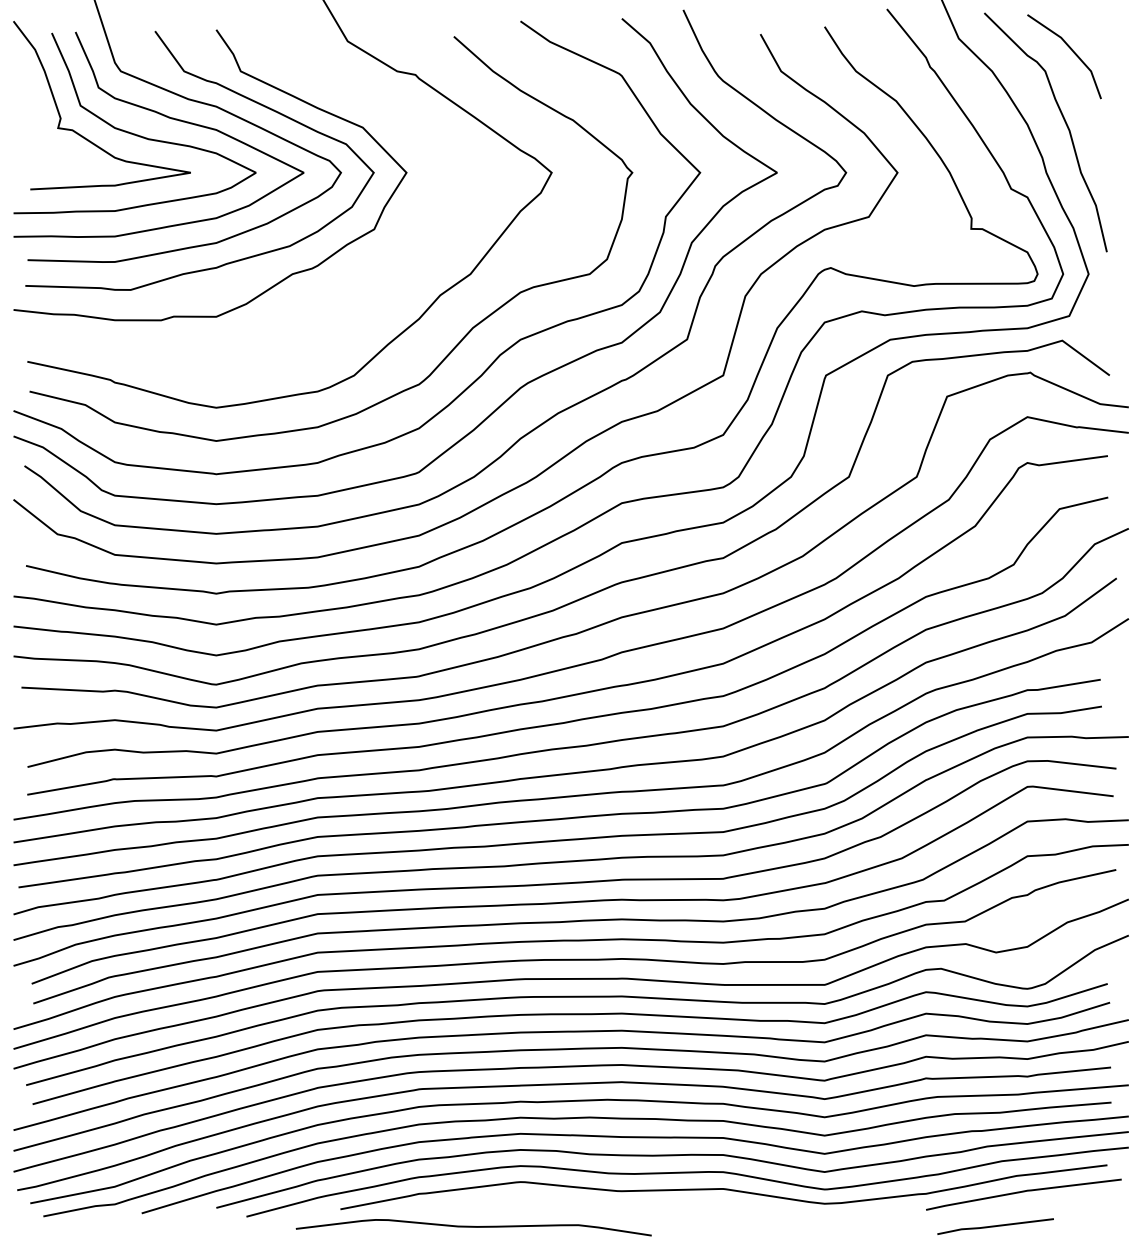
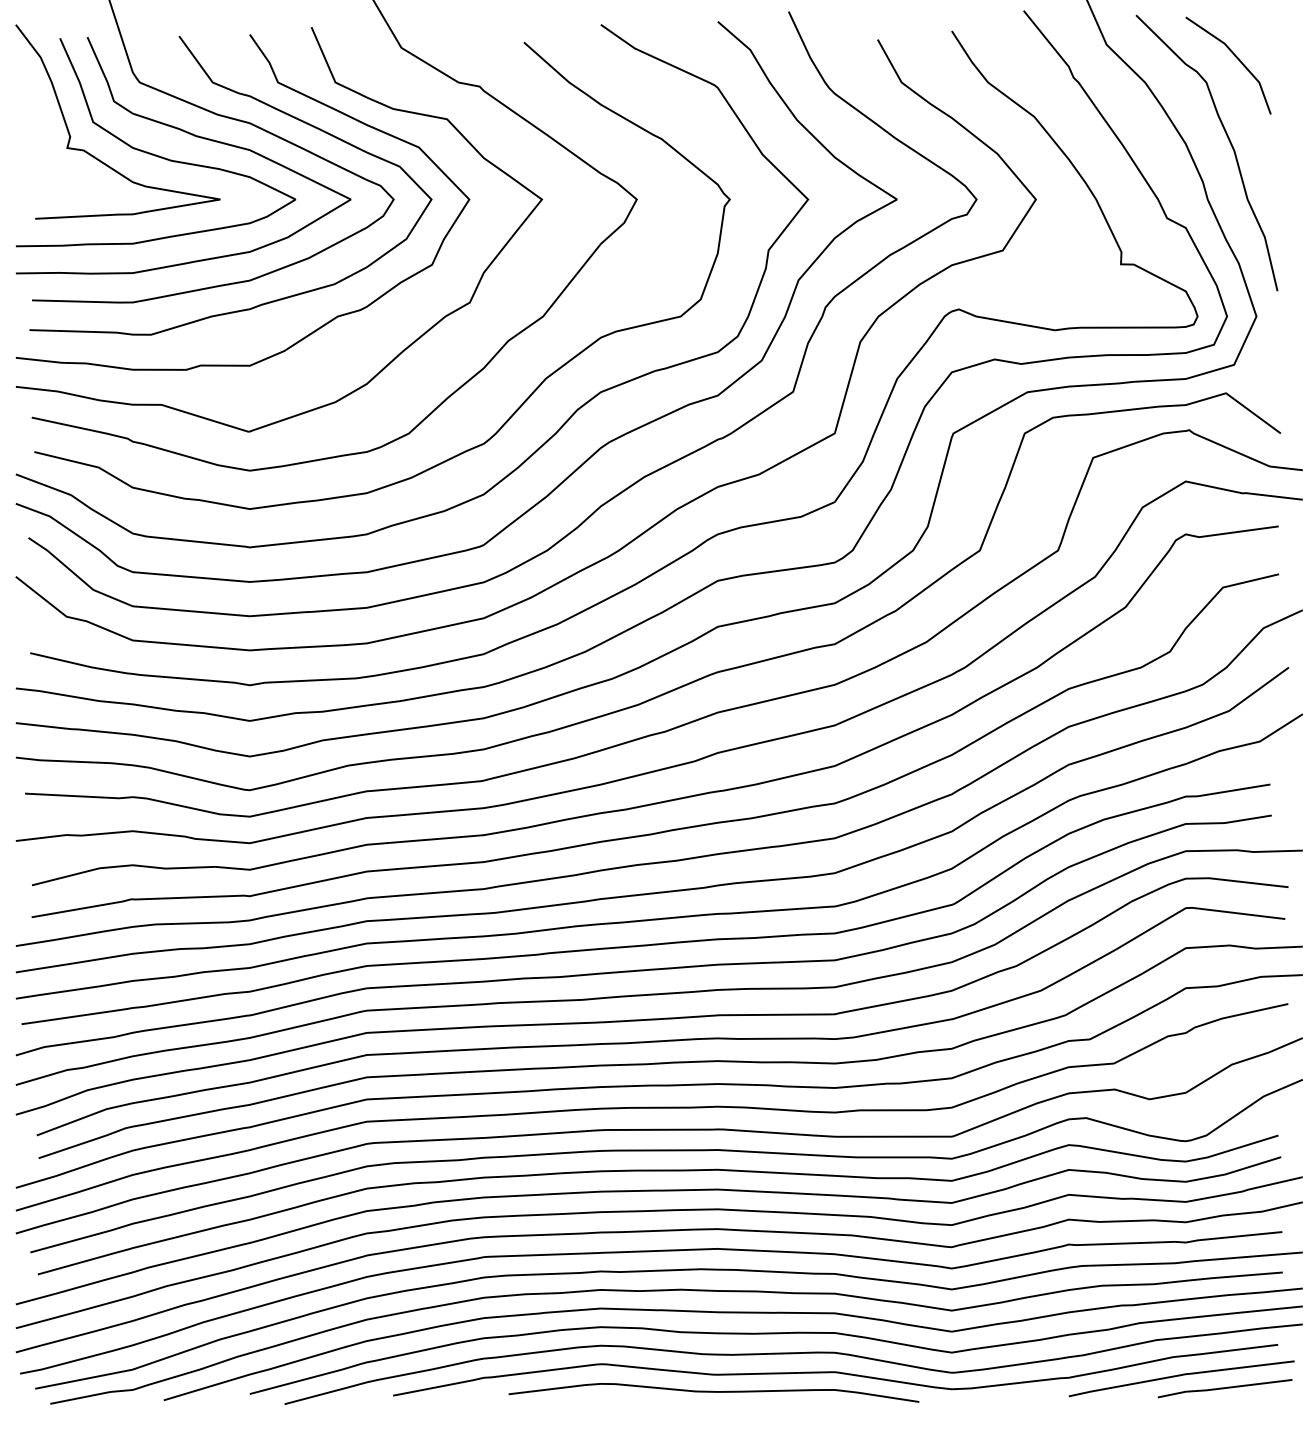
curve: (302, 78) -> (349, 90), added
line: (995, 1226) -> (1224, 1388), moved
curve: (473, 1227) -> (713, 1392), moved

